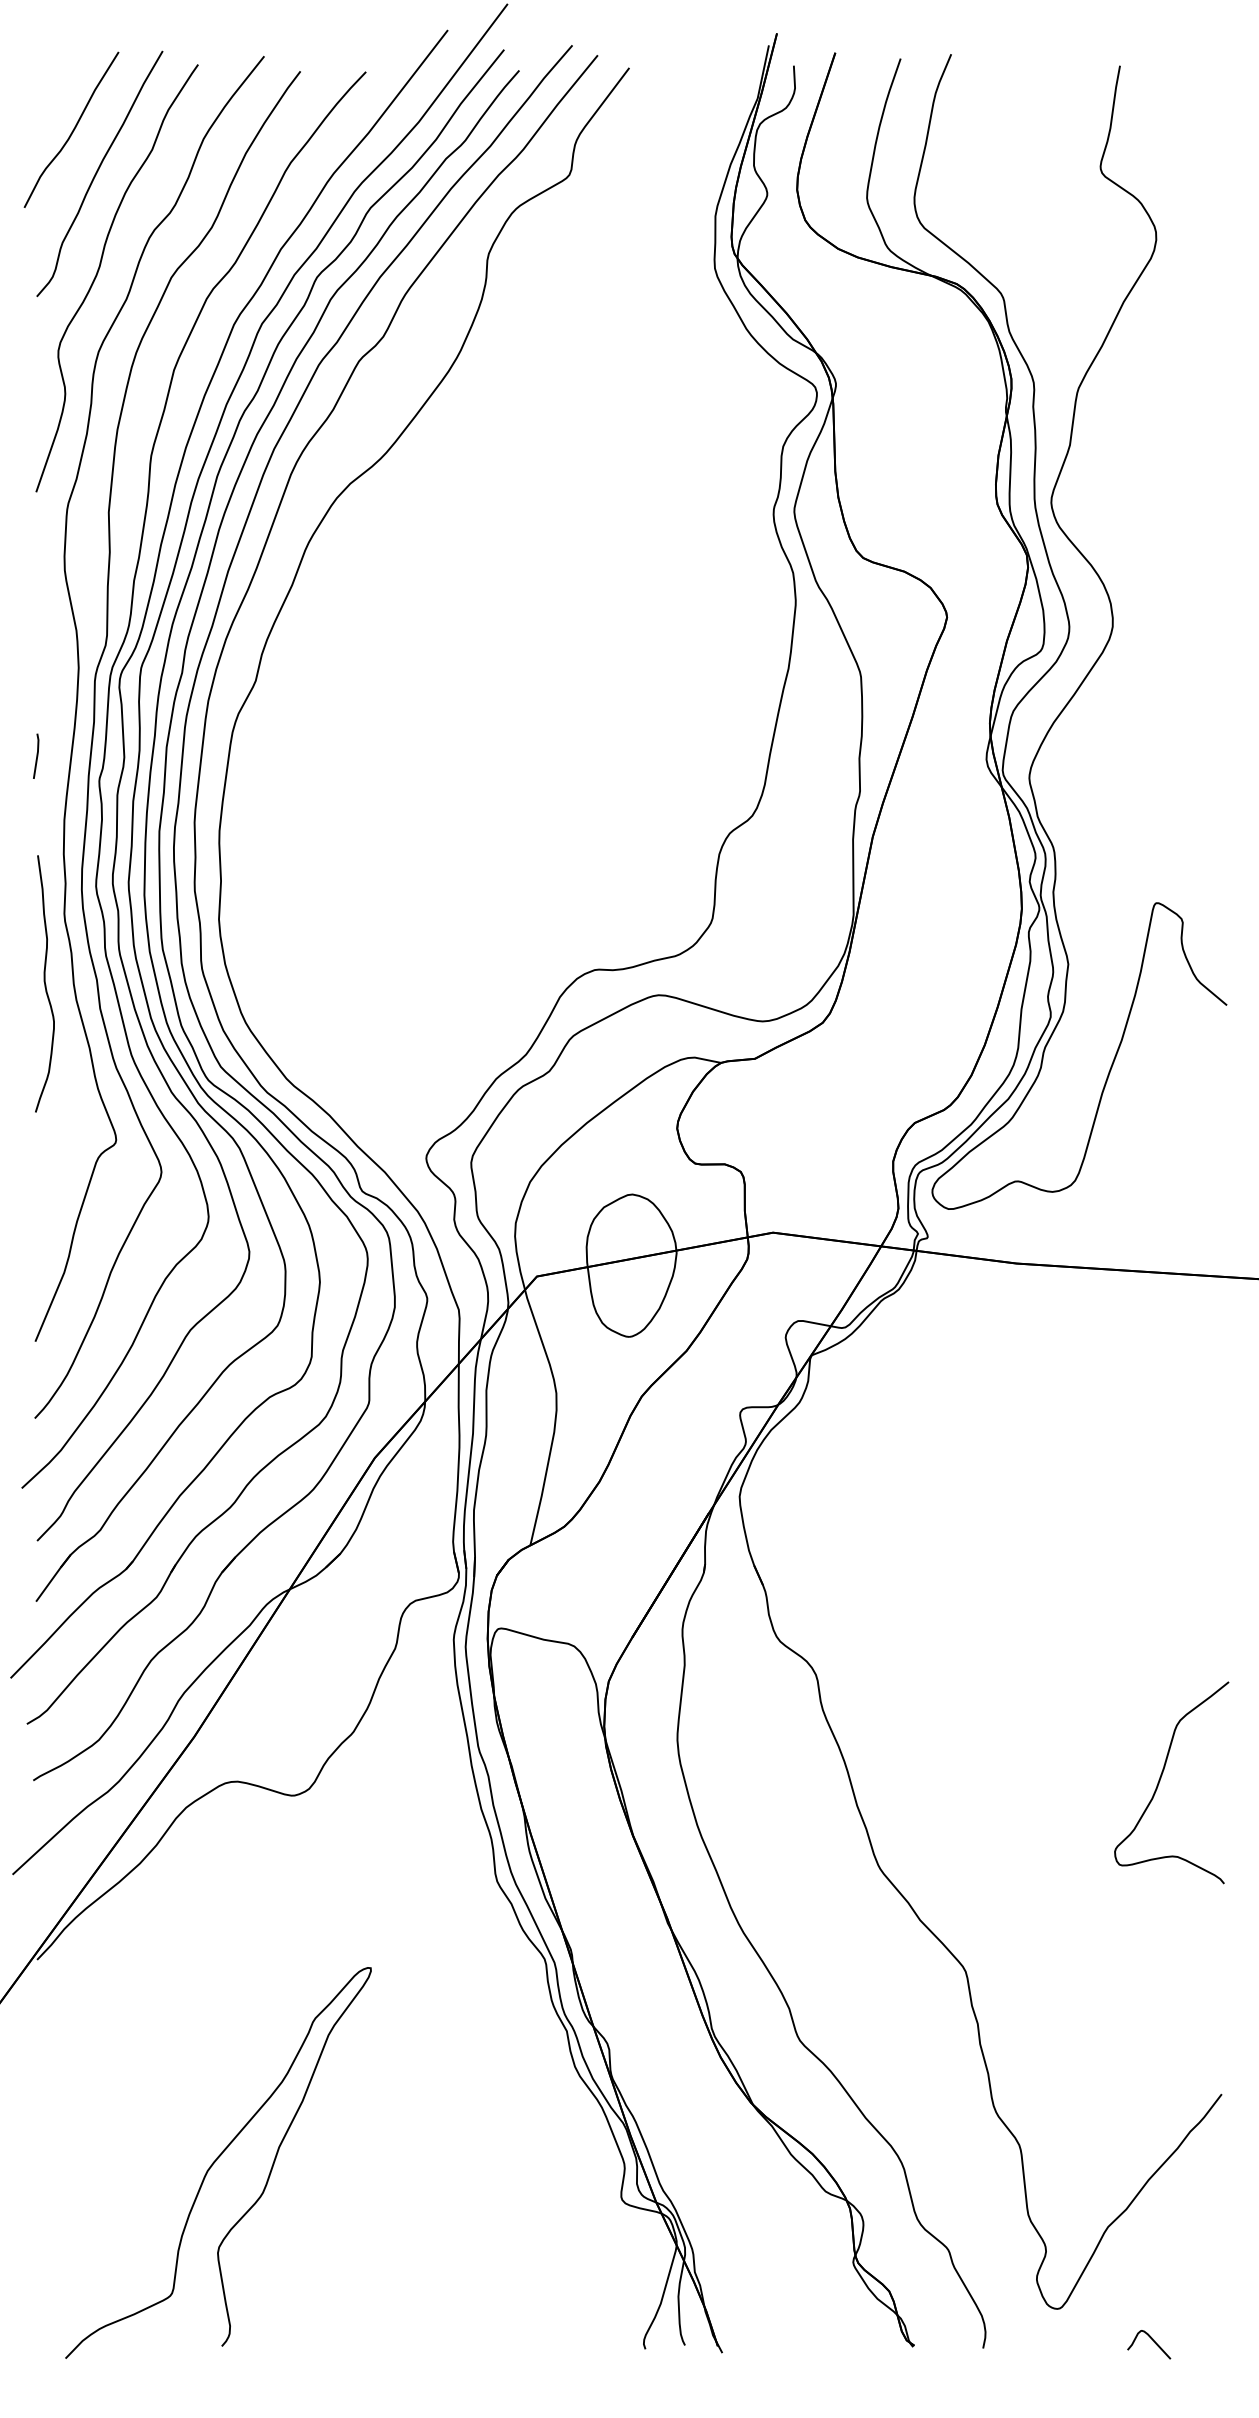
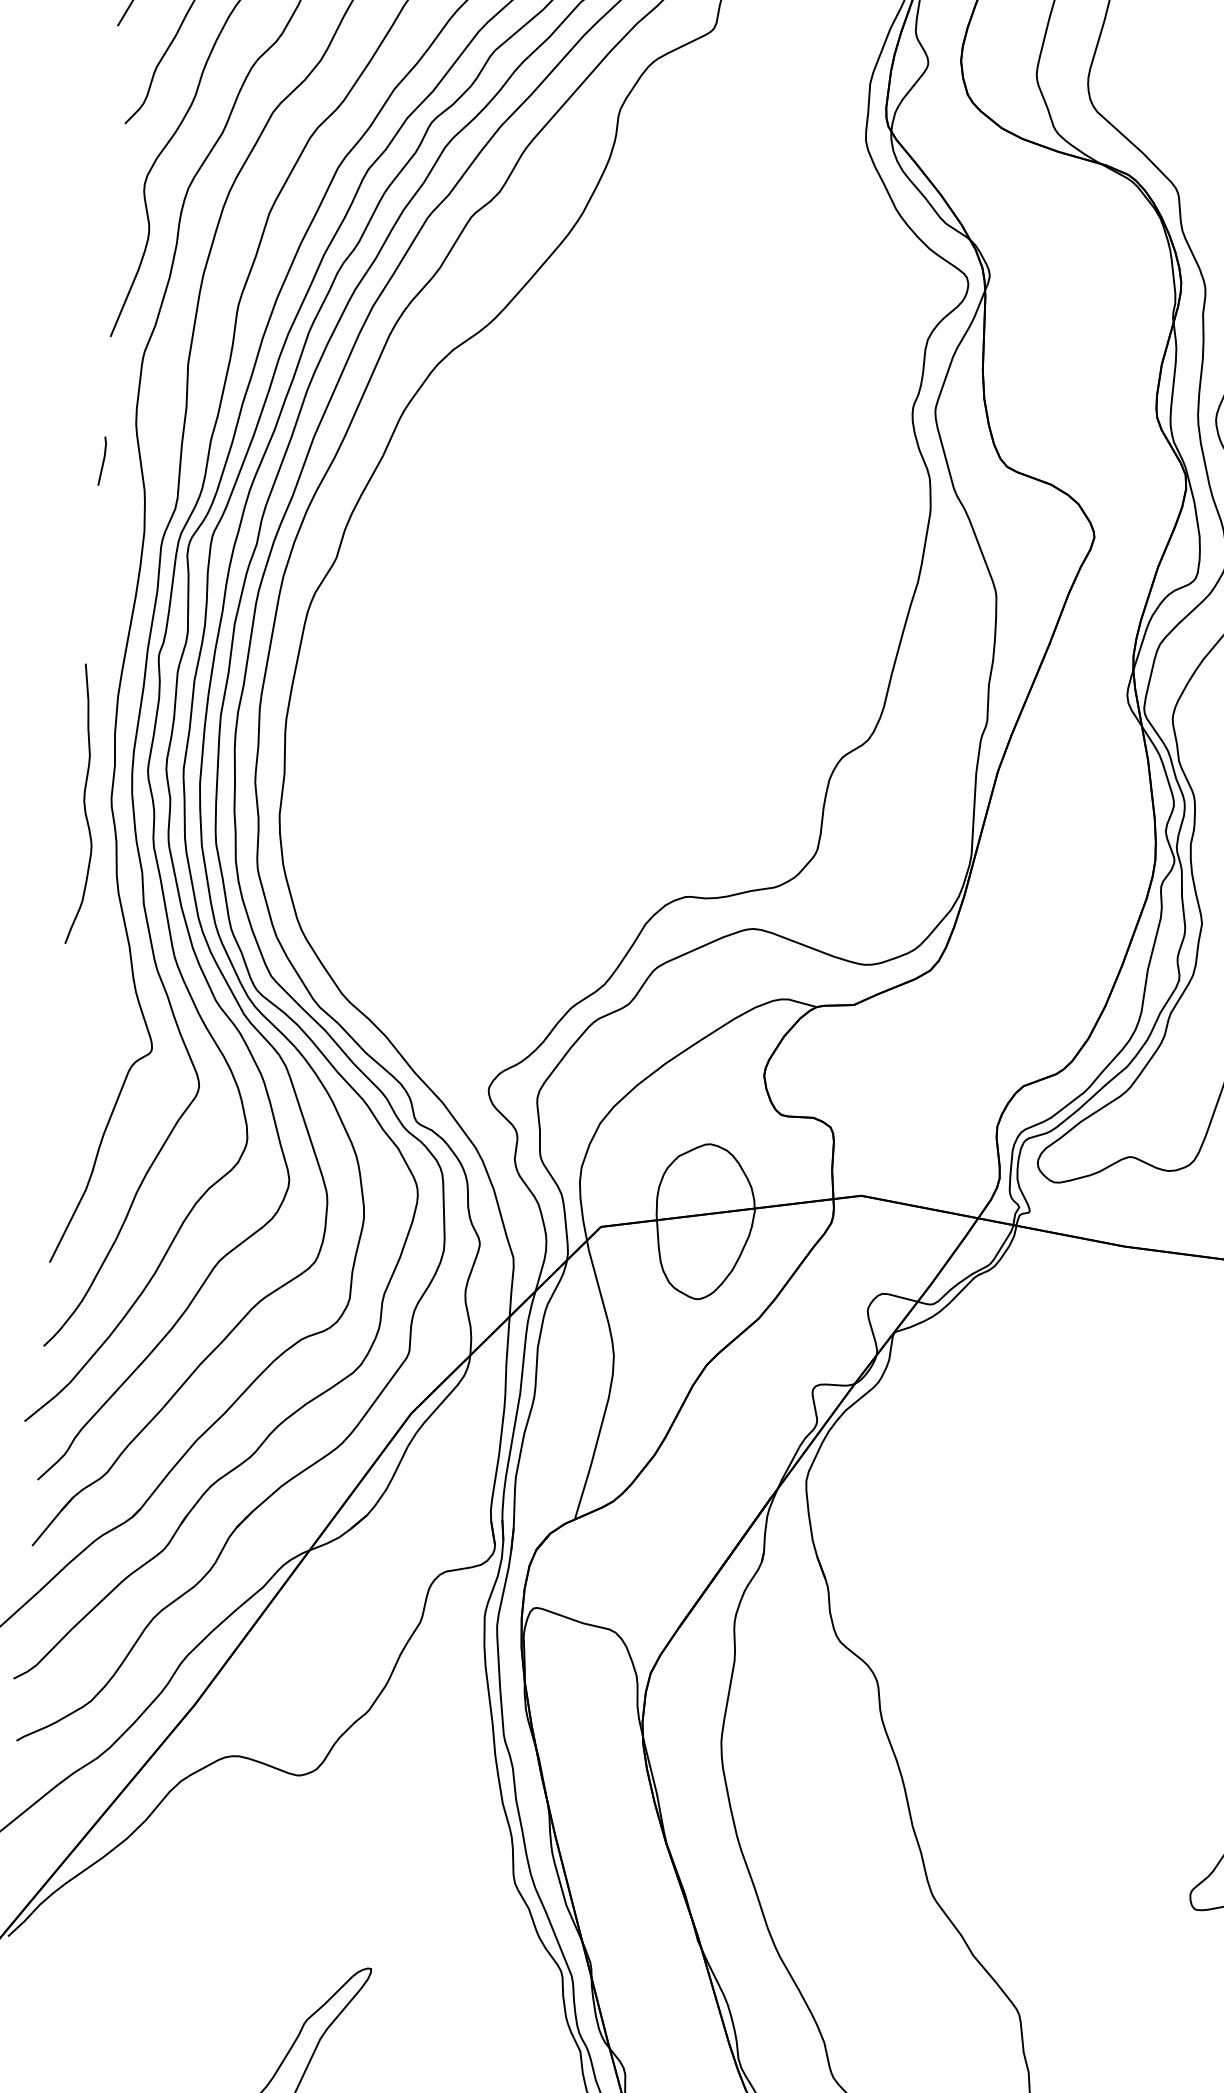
line: (36, 755) -> (102, 460), moved
curve: (44, 983) -> (83, 803), moved

